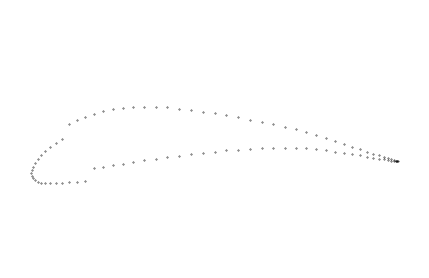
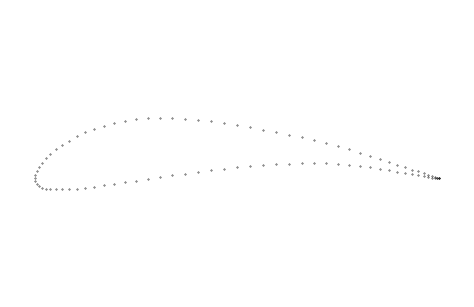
part: (50, 148) -> (56, 150), moved

